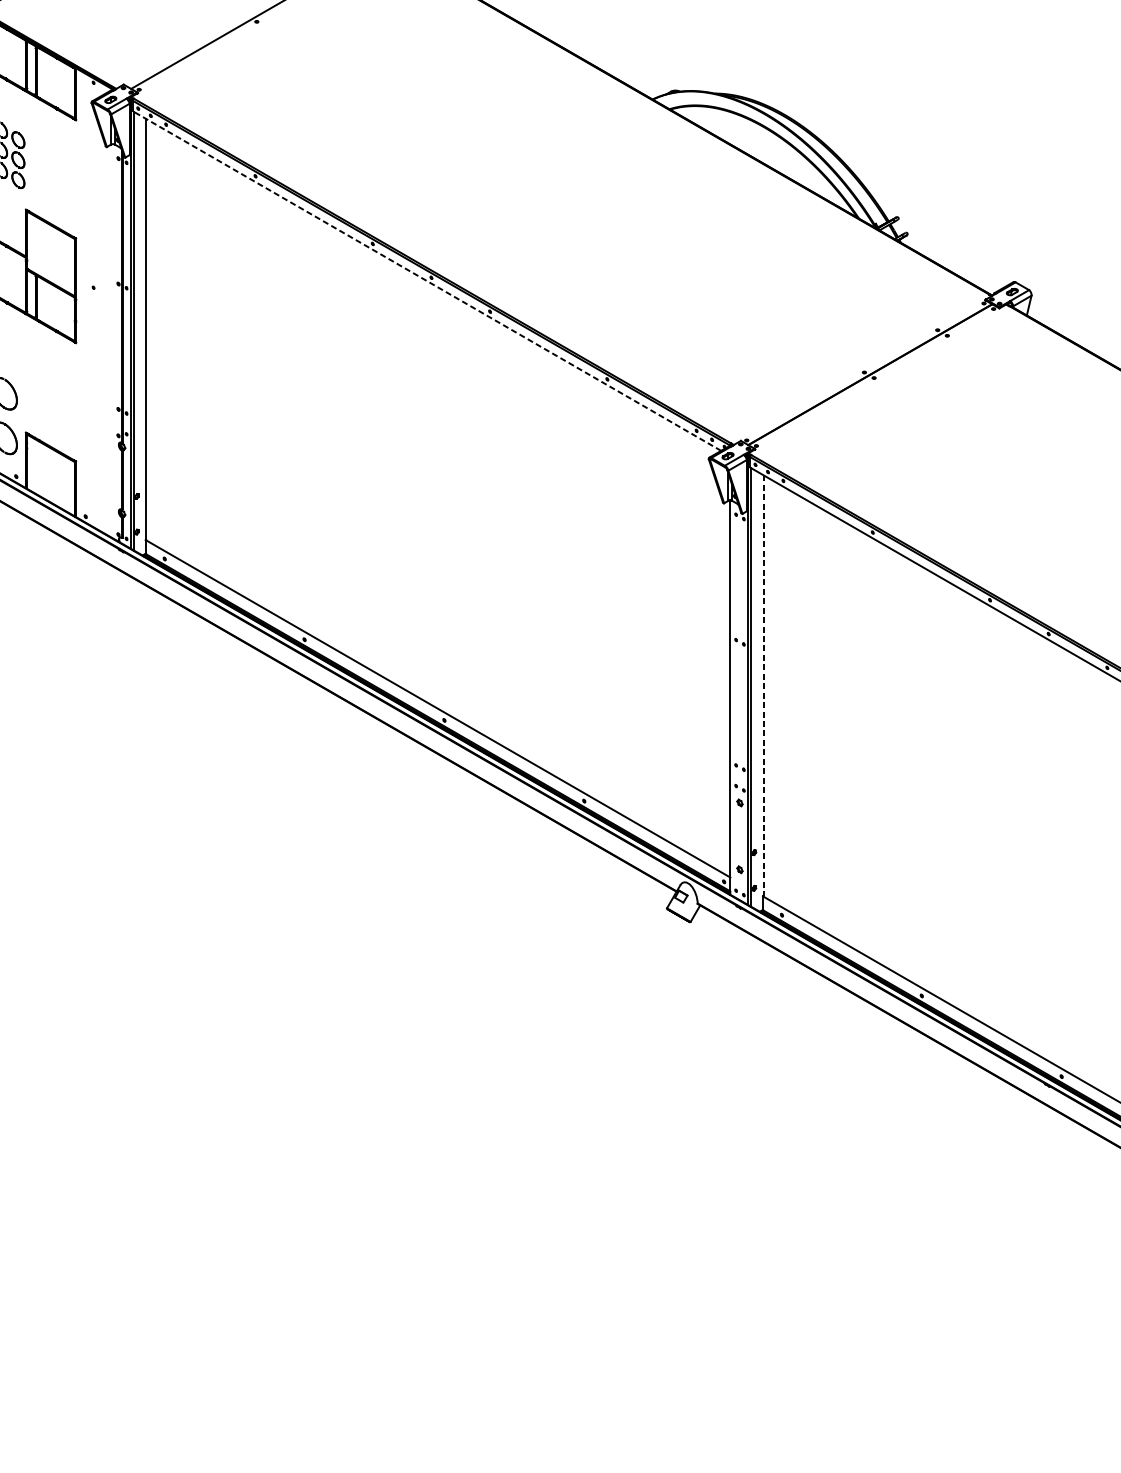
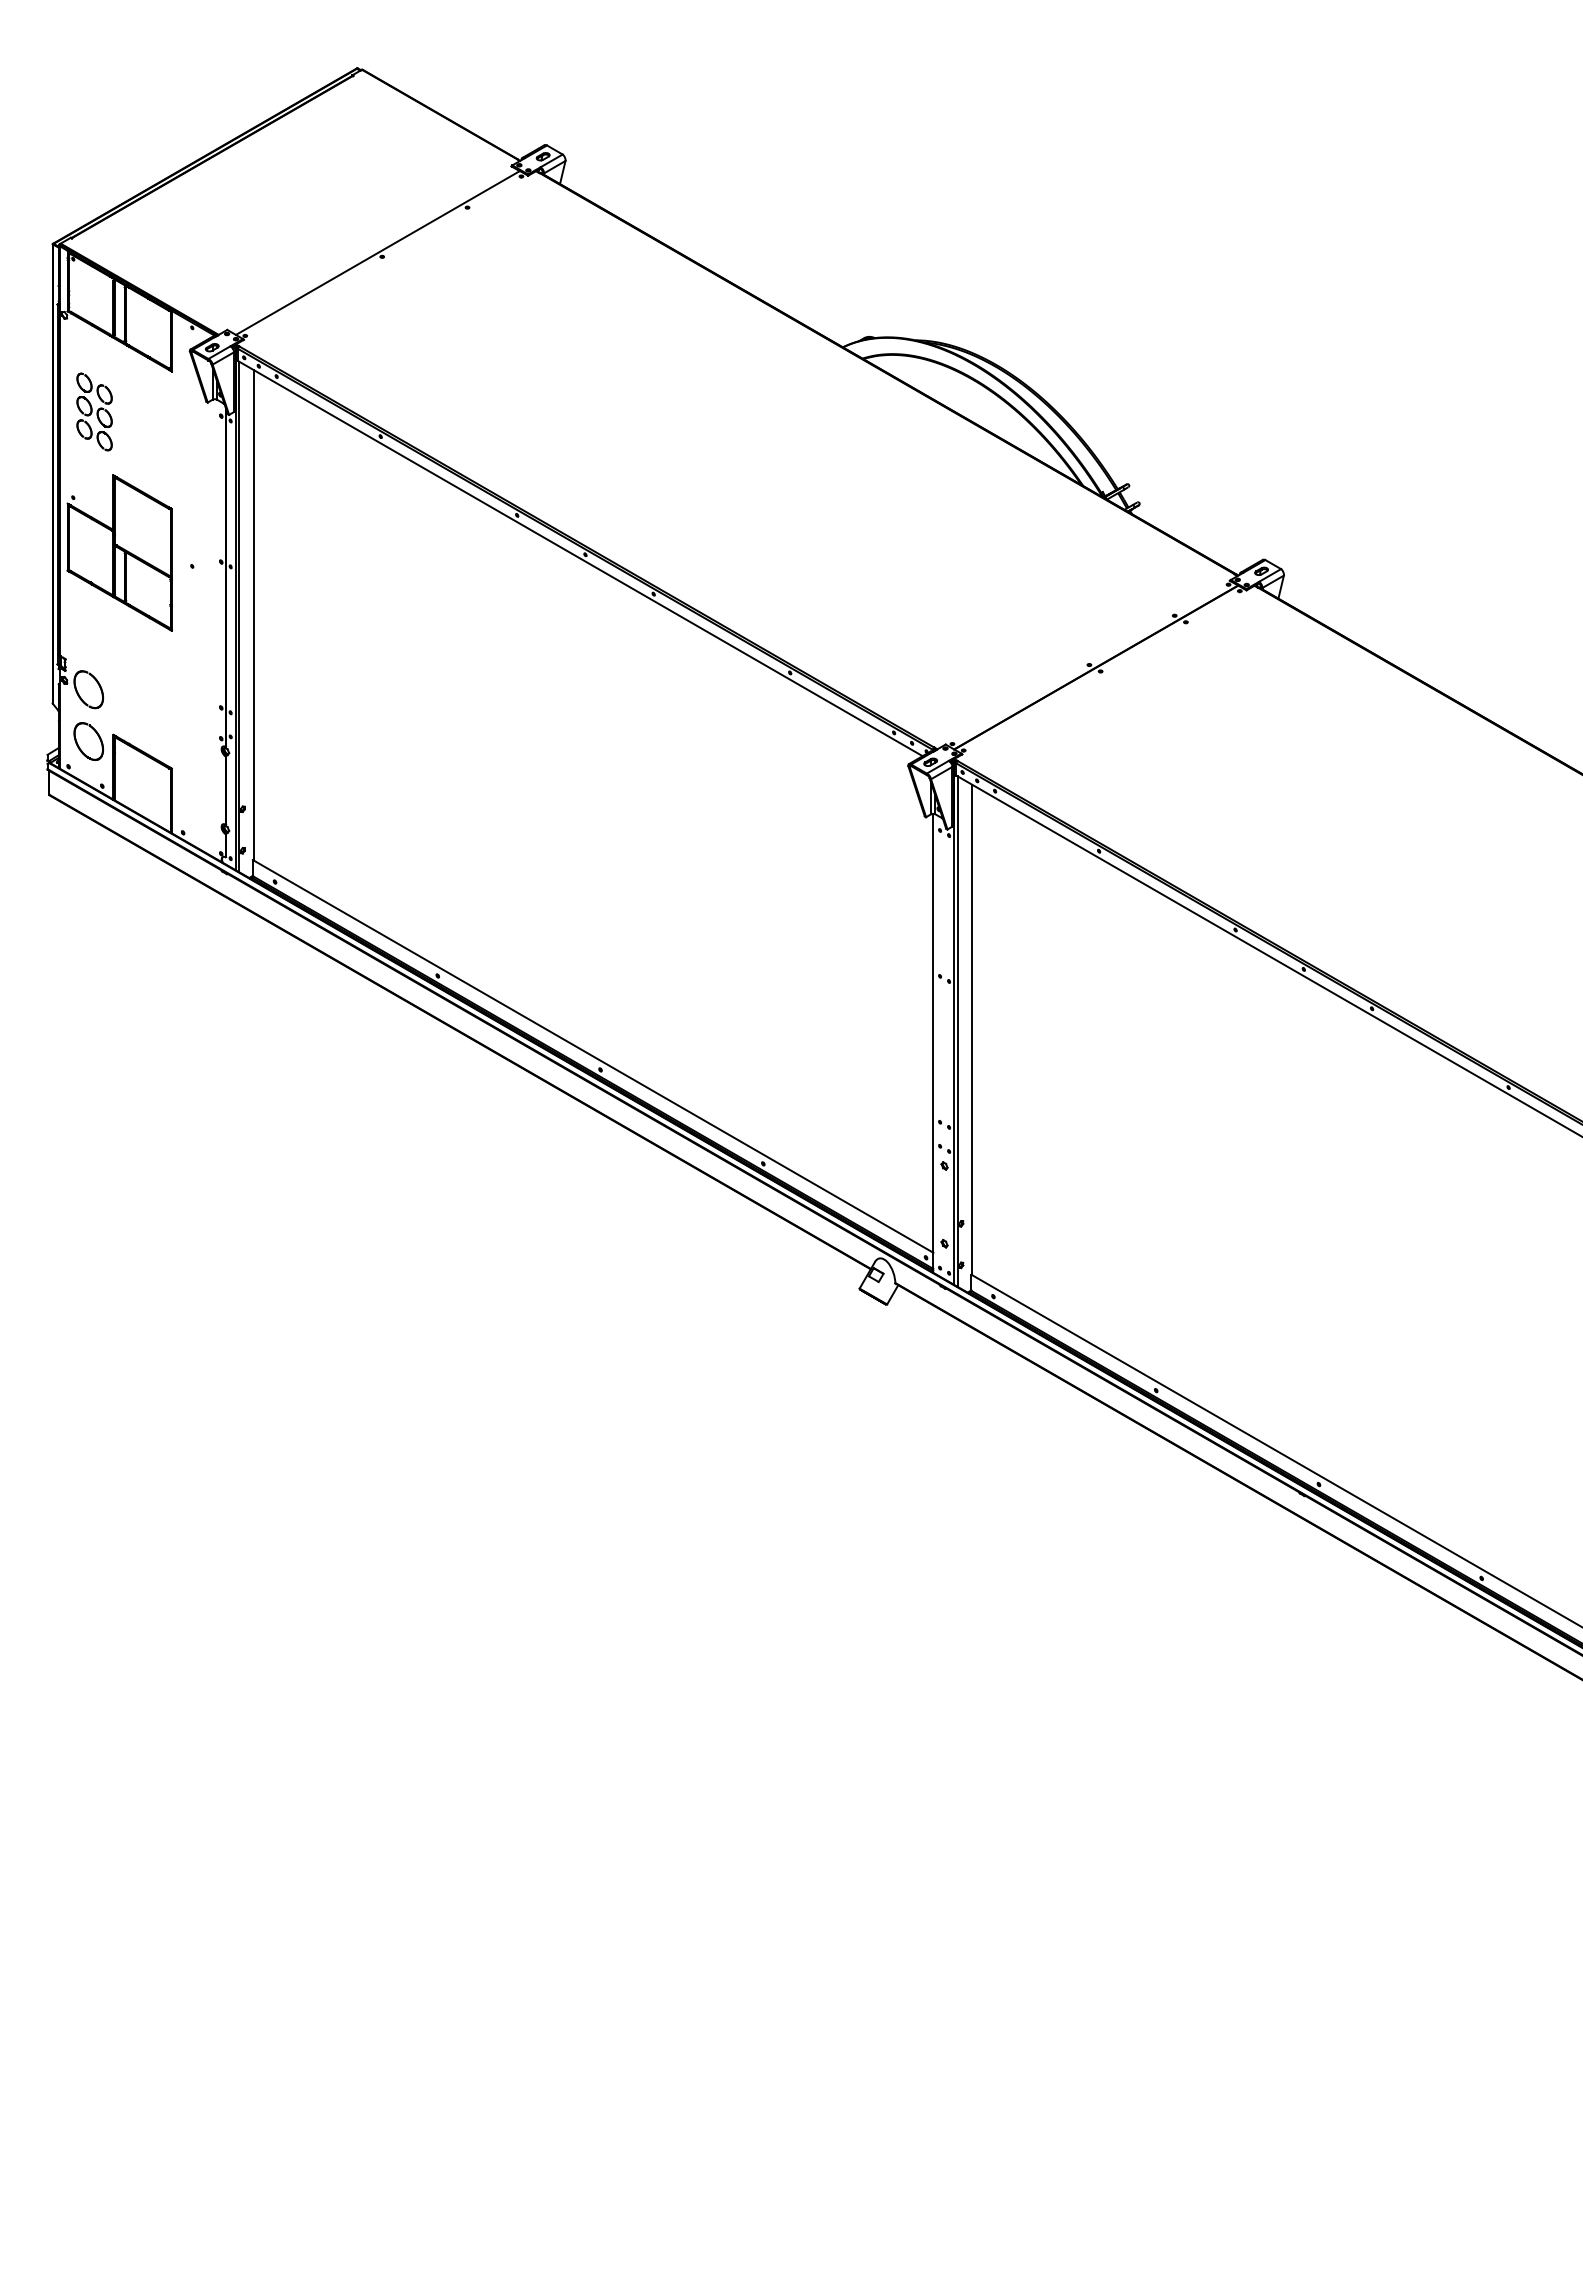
line: (426, 281) -> (579, 558), dashed -> solid
line: (763, 685) -> (971, 1029), dashed -> solid

